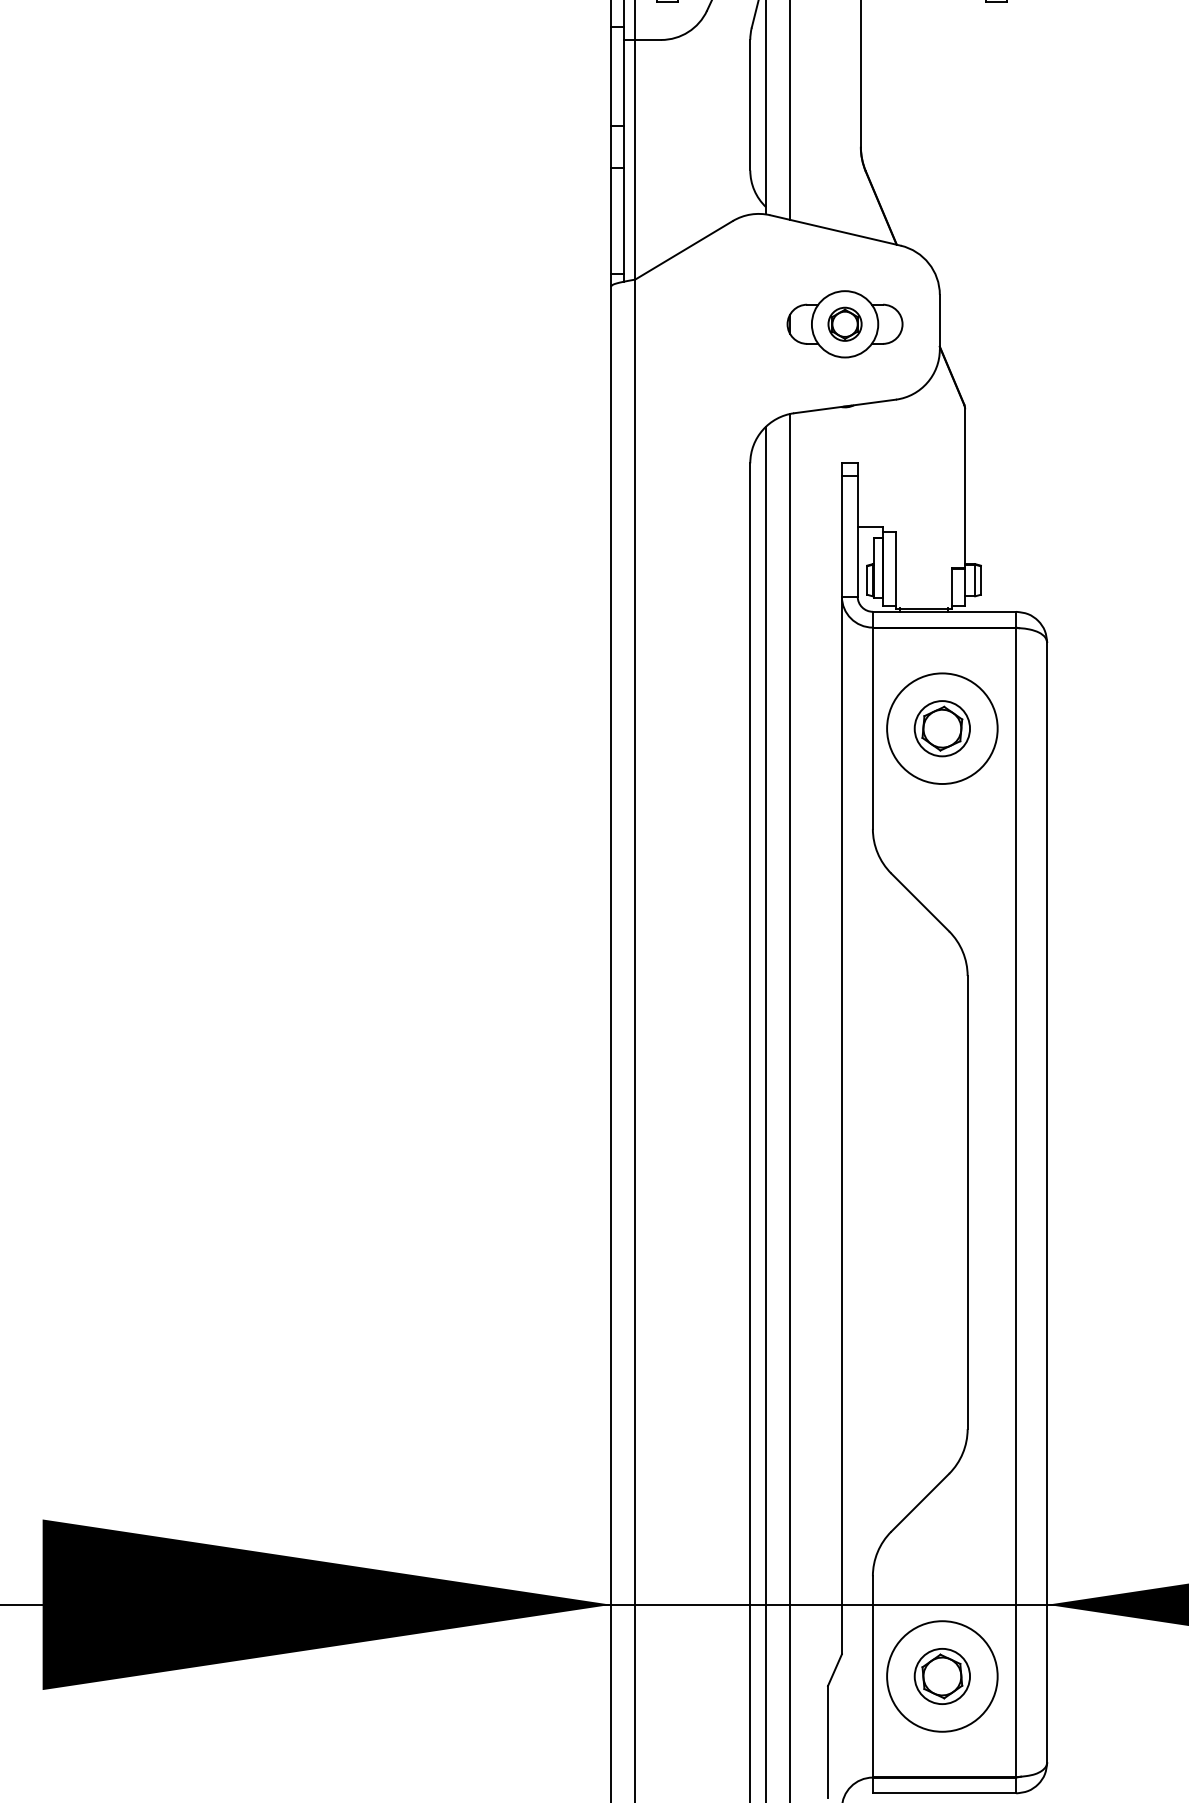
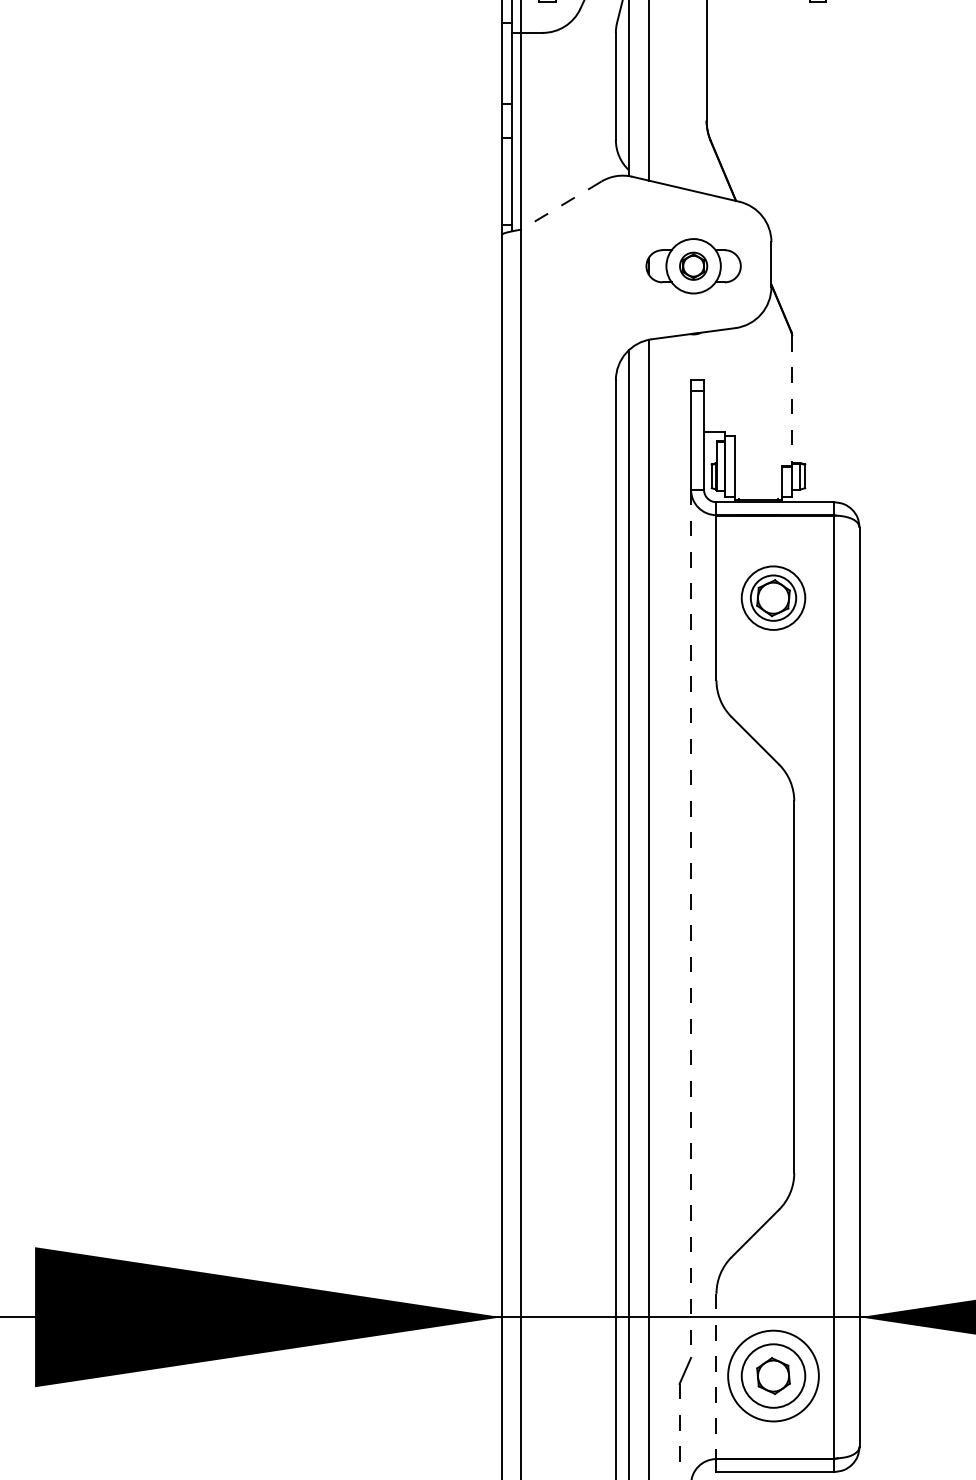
line: (684, 250) -> (561, 205), solid -> dashed
line: (965, 489) -> (792, 401), solid -> dashed
circle: (942, 727) -> (773, 597), size x0.7
line: (842, 1126) -> (691, 924), solid -> dashed
circle: (942, 1675) -> (773, 1375), size x1.4
line: (872, 1677) -> (716, 1376), solid -> dashed
line: (827, 1742) -> (679, 1430), solid -> dashed

